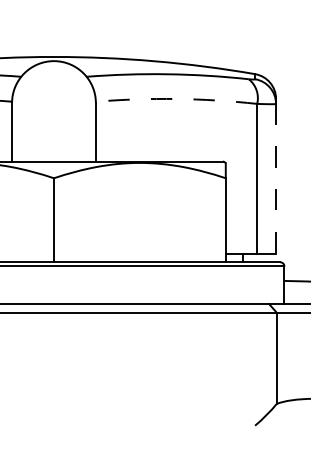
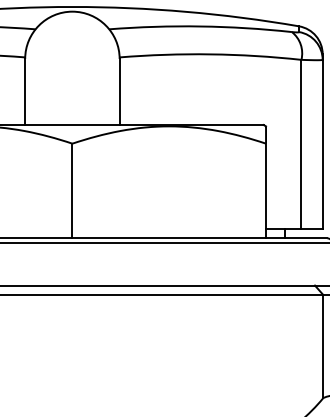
arc: (176, 99) -> (210, 54), dashed -> solid
line: (276, 179) -> (323, 145), dashed -> solid

